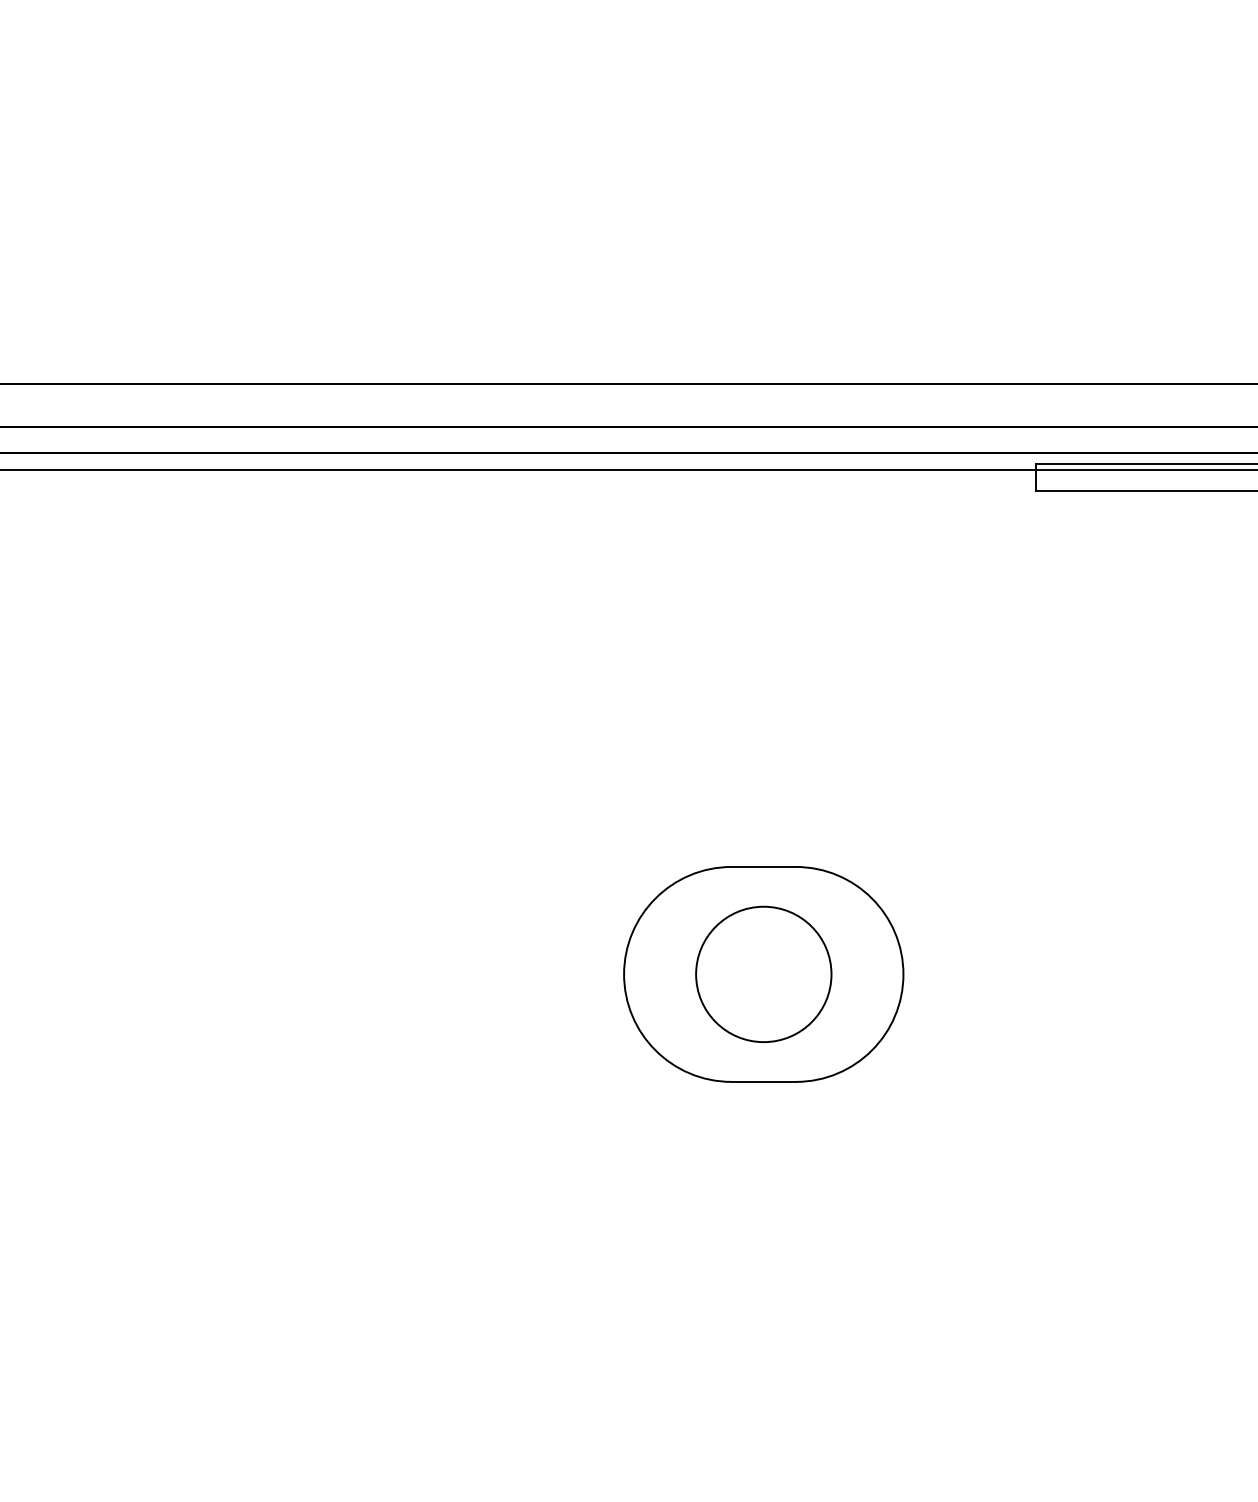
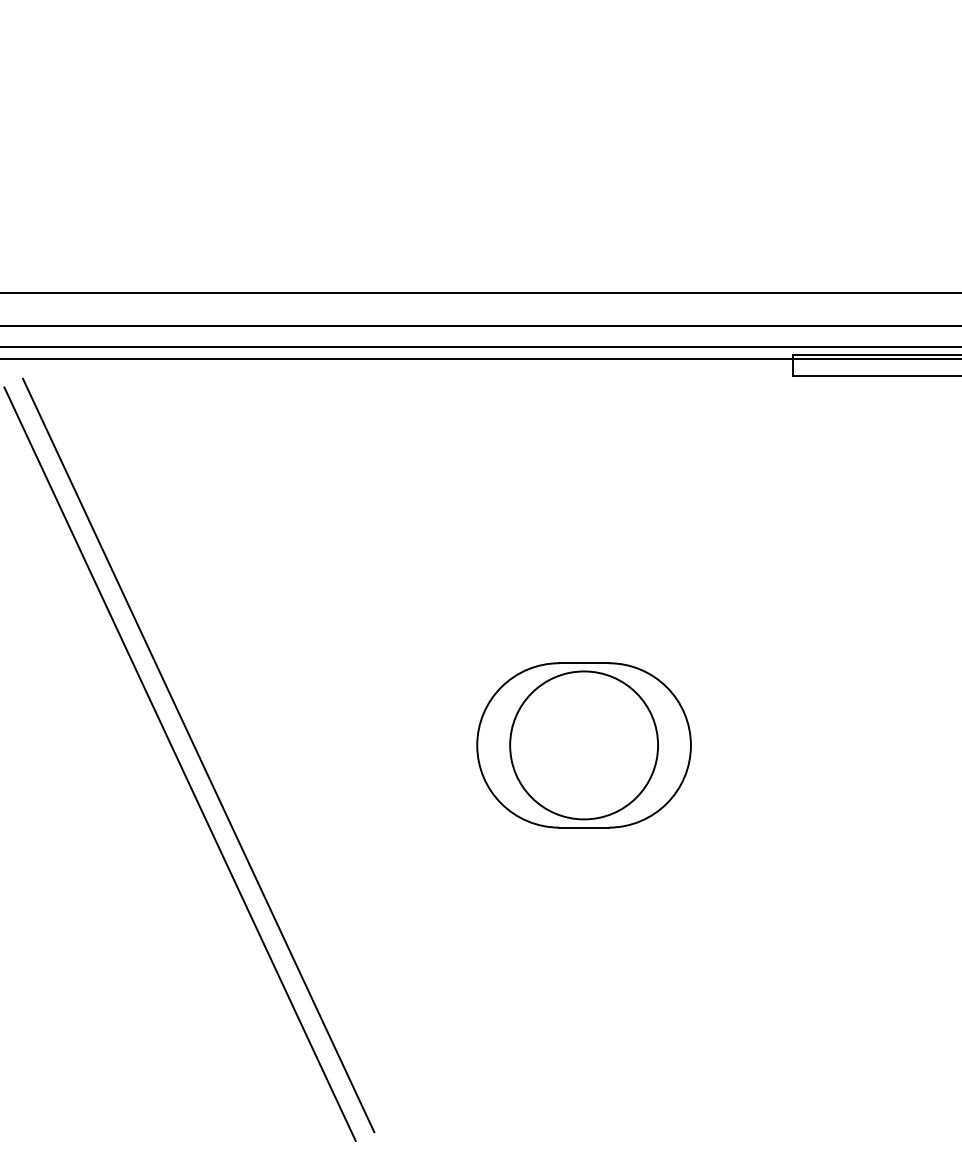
circle: (763, 974) -> (583, 745), size x1.43
line: (259, 987) -> (198, 755), added
line: (235, 998) -> (179, 763), added

